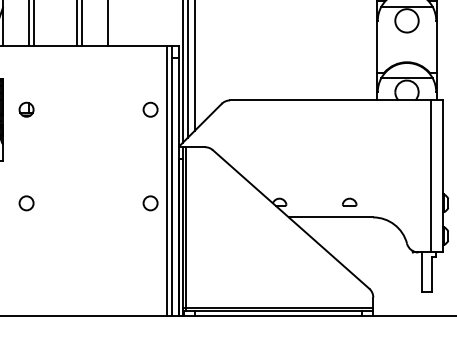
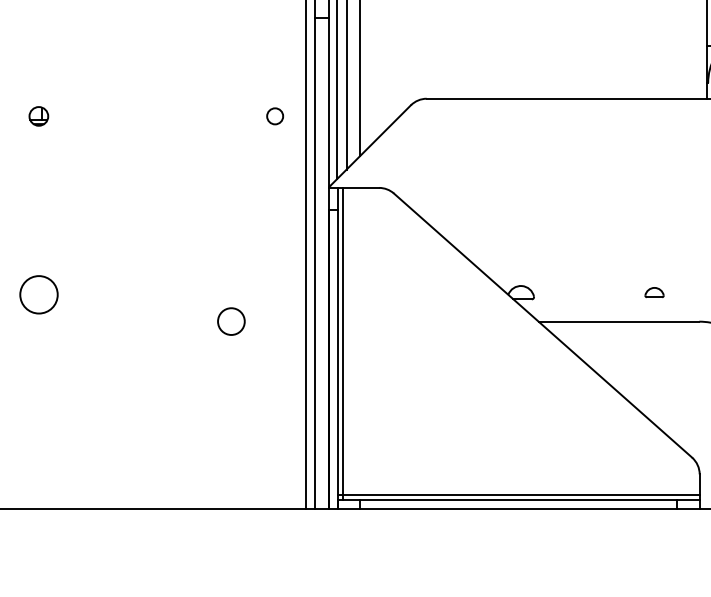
part: (26, 109) -> (38, 116), size x0.7
circle: (150, 109) -> (275, 116), size x0.6
part: (349, 201) -> (654, 291), size x0.7
circle: (26, 203) -> (38, 295), size x1.4
circle: (150, 203) -> (231, 321), moved

